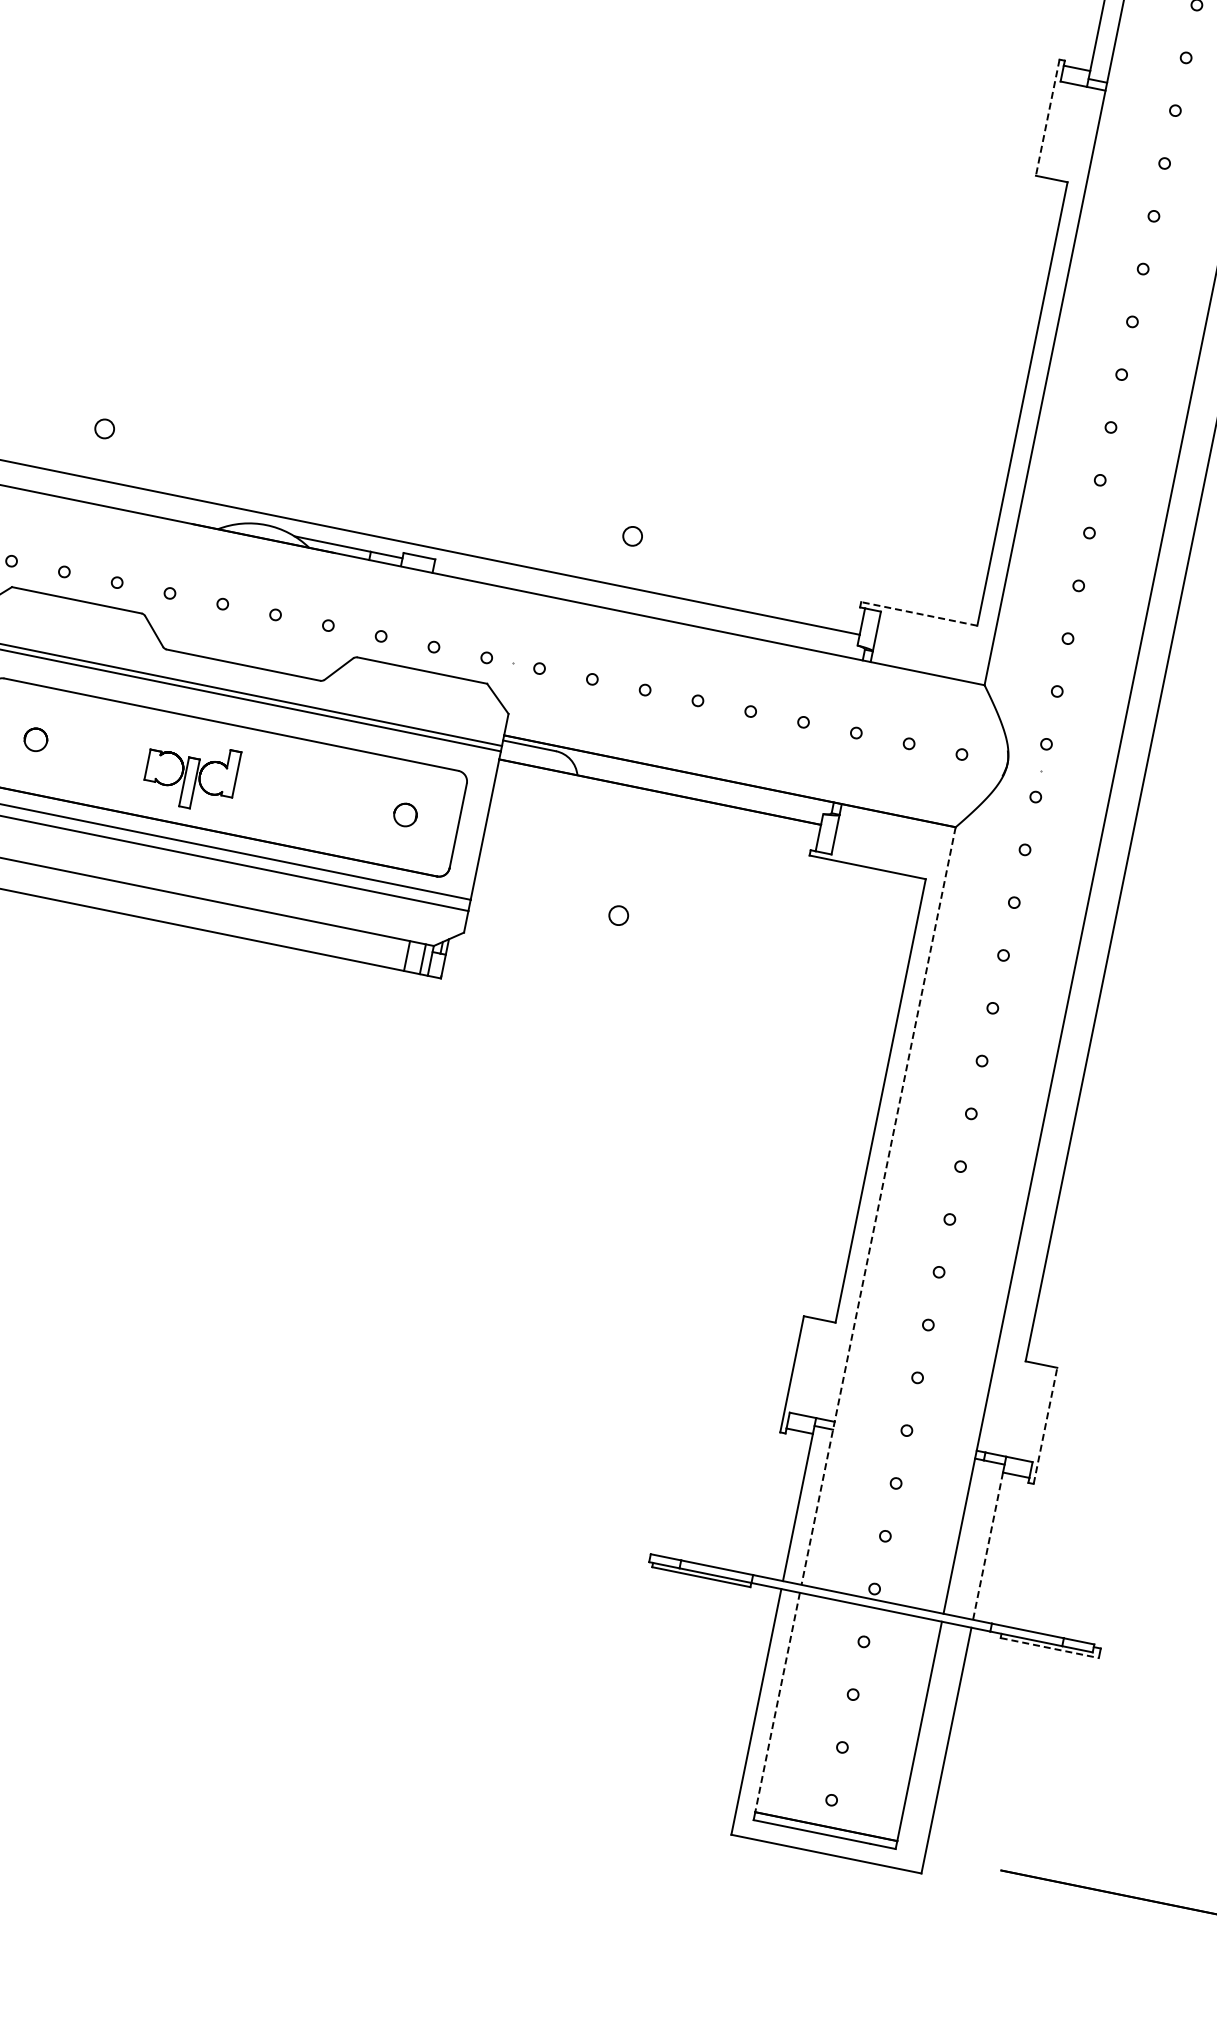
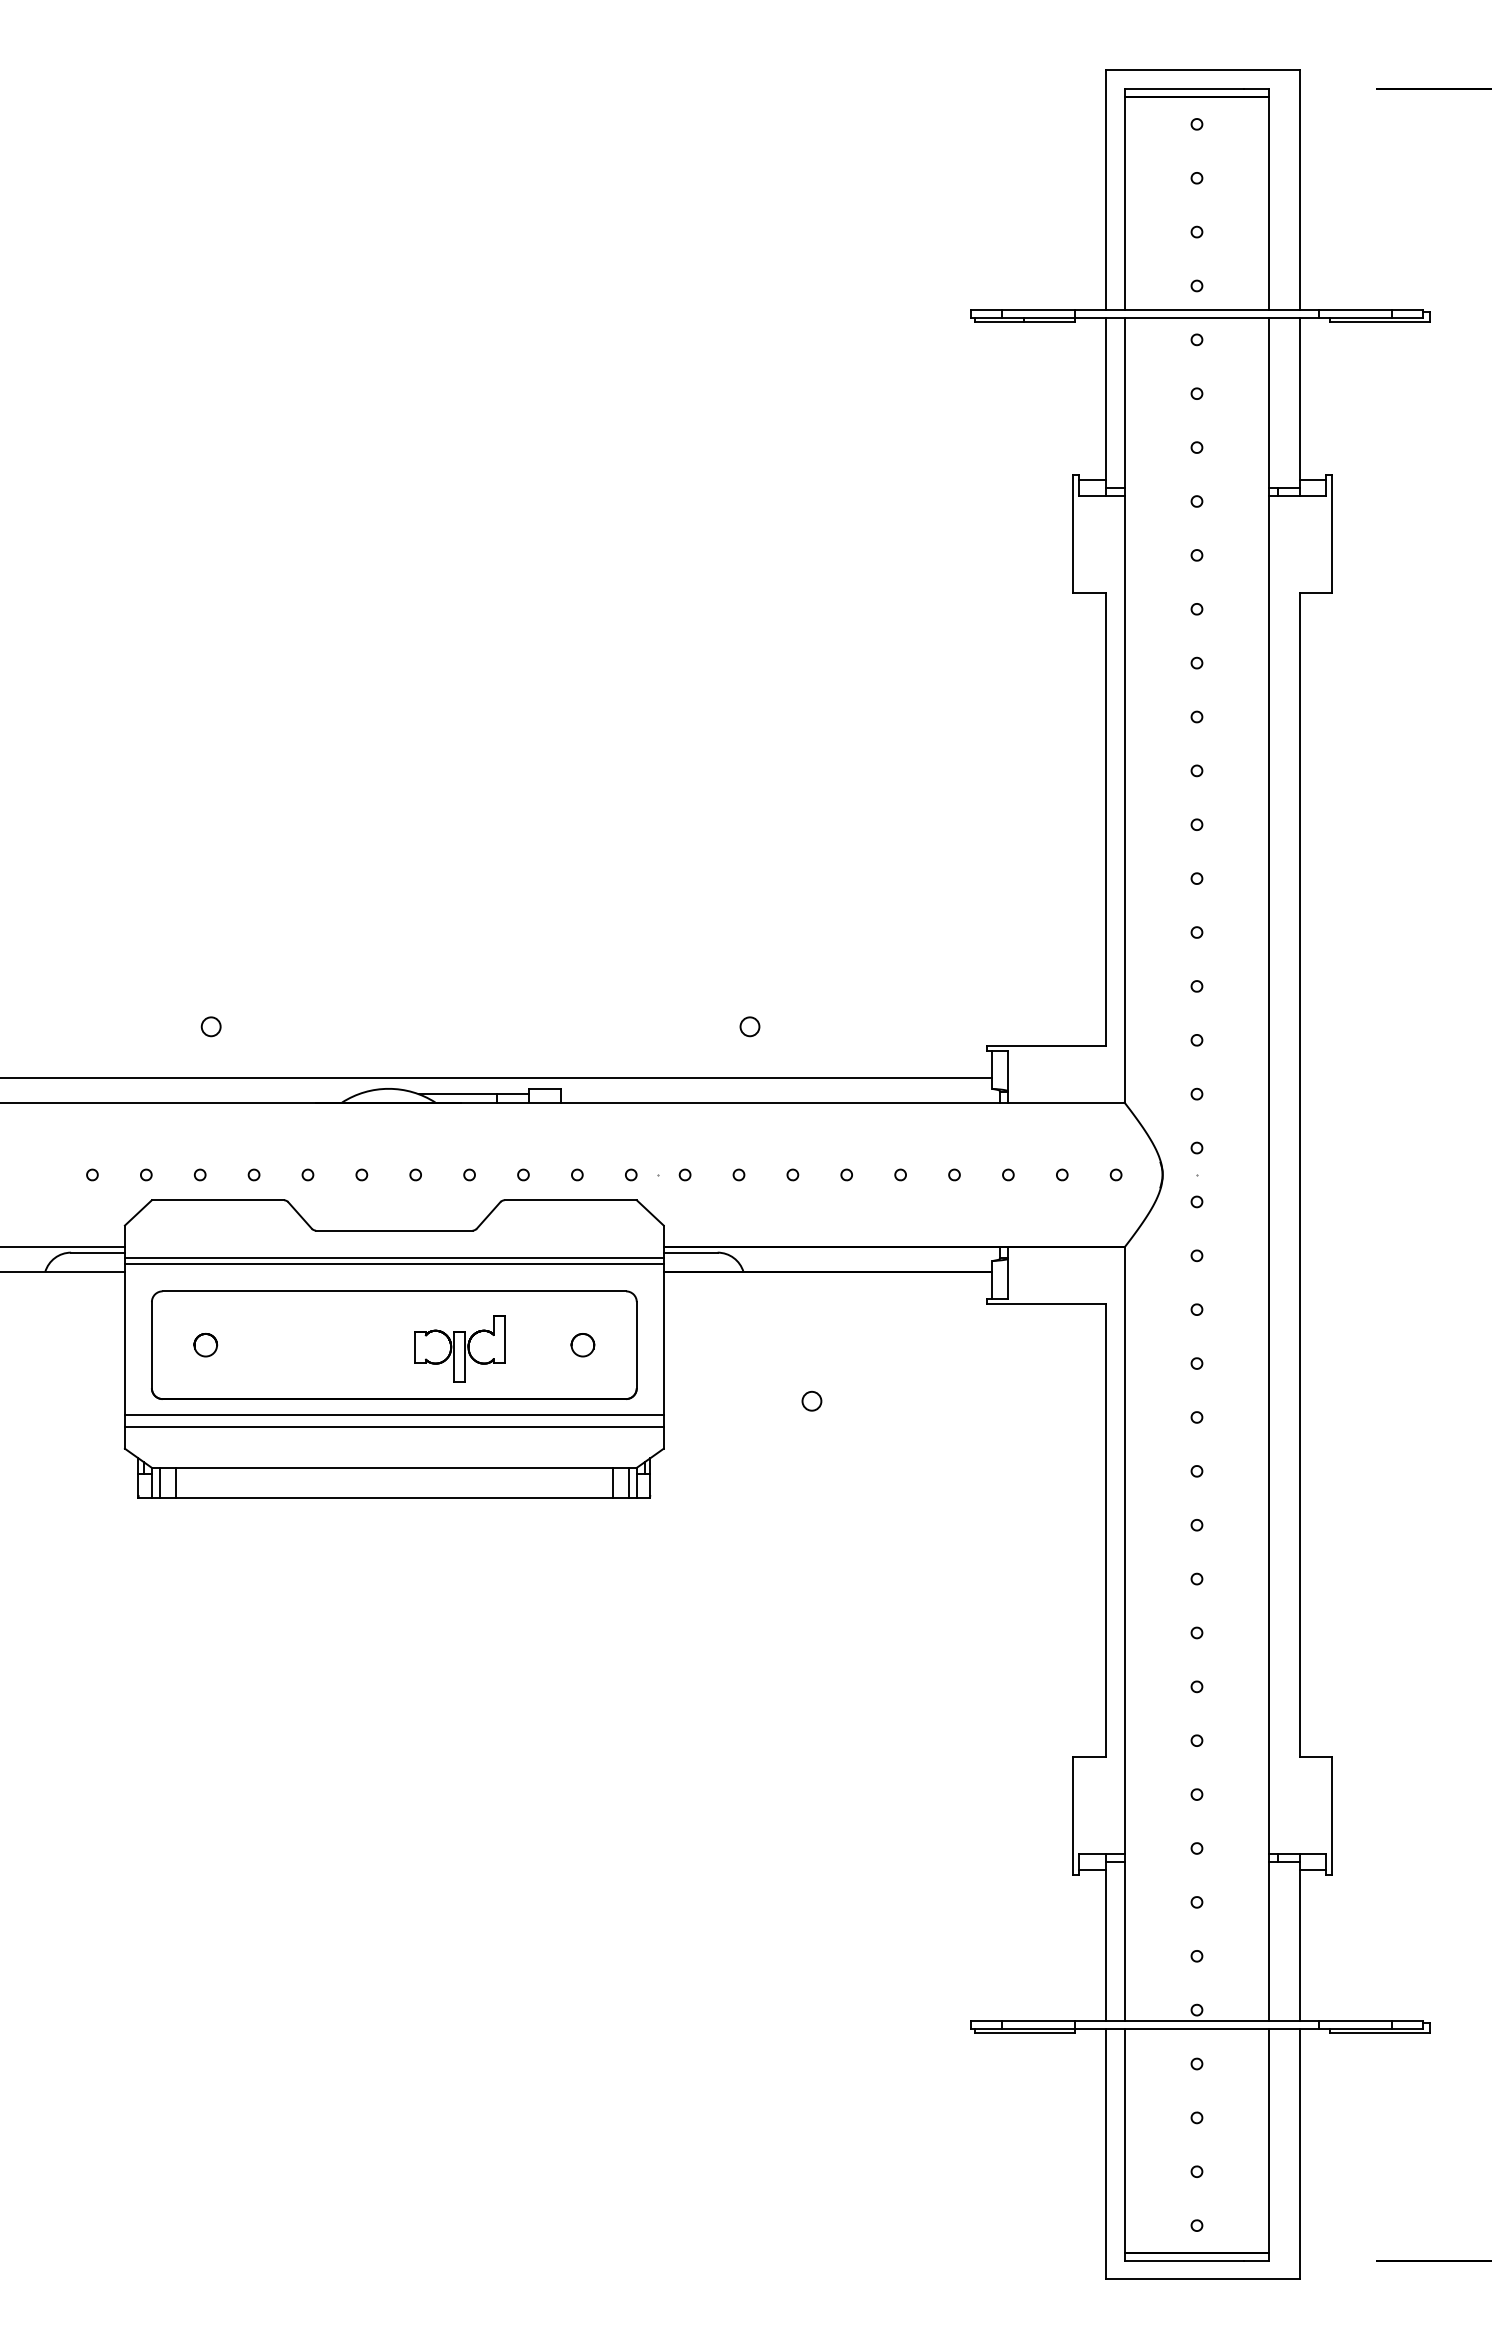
line: (1047, 118) -> (1073, 534), dashed -> solid
line: (918, 613) -> (1045, 1045), dashed -> solid
part: (190, 774) -> (459, 1348), moved
line: (878, 1206) -> (1124, 1634), dashed -> solid
line: (1045, 1425) -> (1331, 1815), dashed -> solid
line: (988, 1546) -> (1299, 1945), dashed -> solid
line: (1049, 1648) -> (1380, 2033), dashed -> solid
line: (777, 1702) -> (1124, 2140), dashed -> solid

